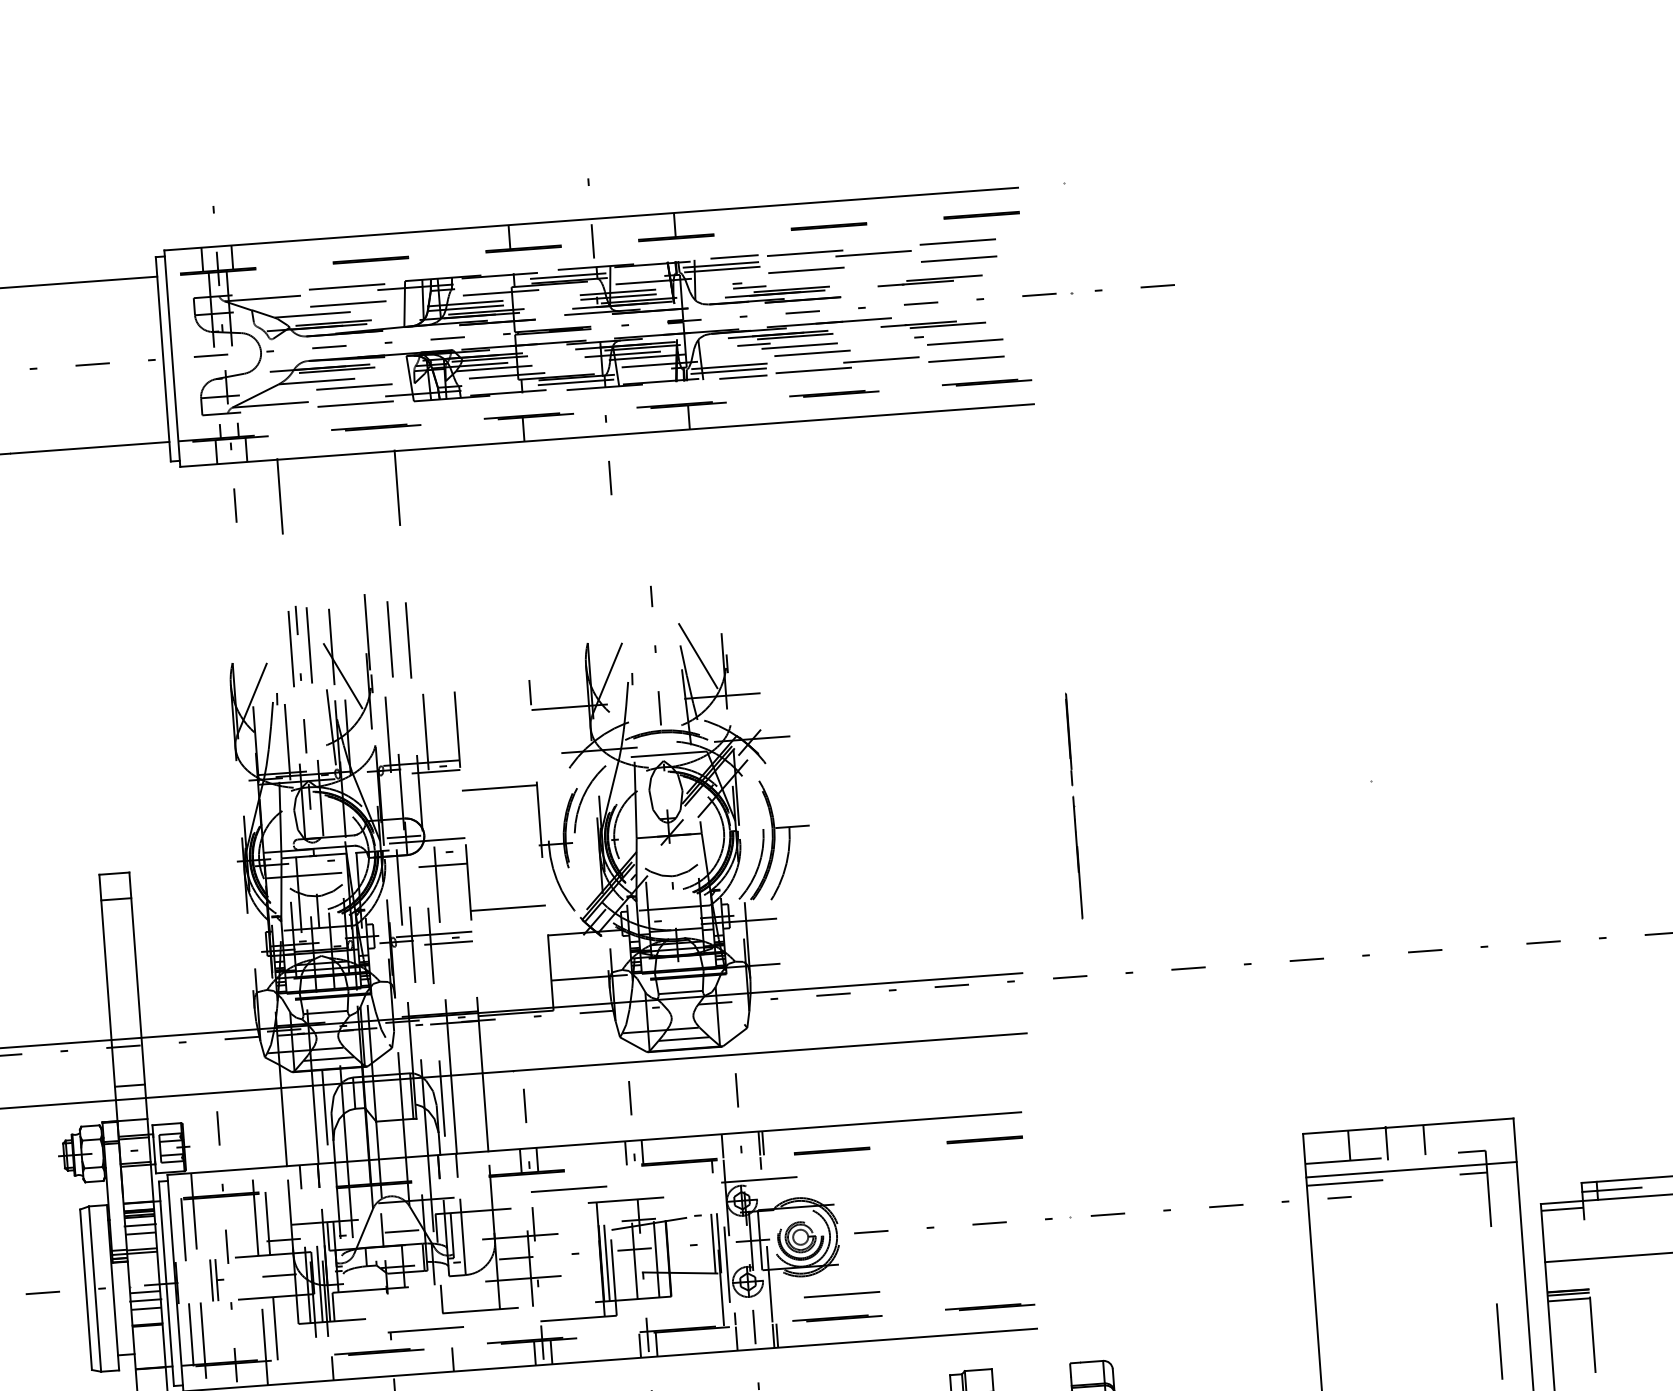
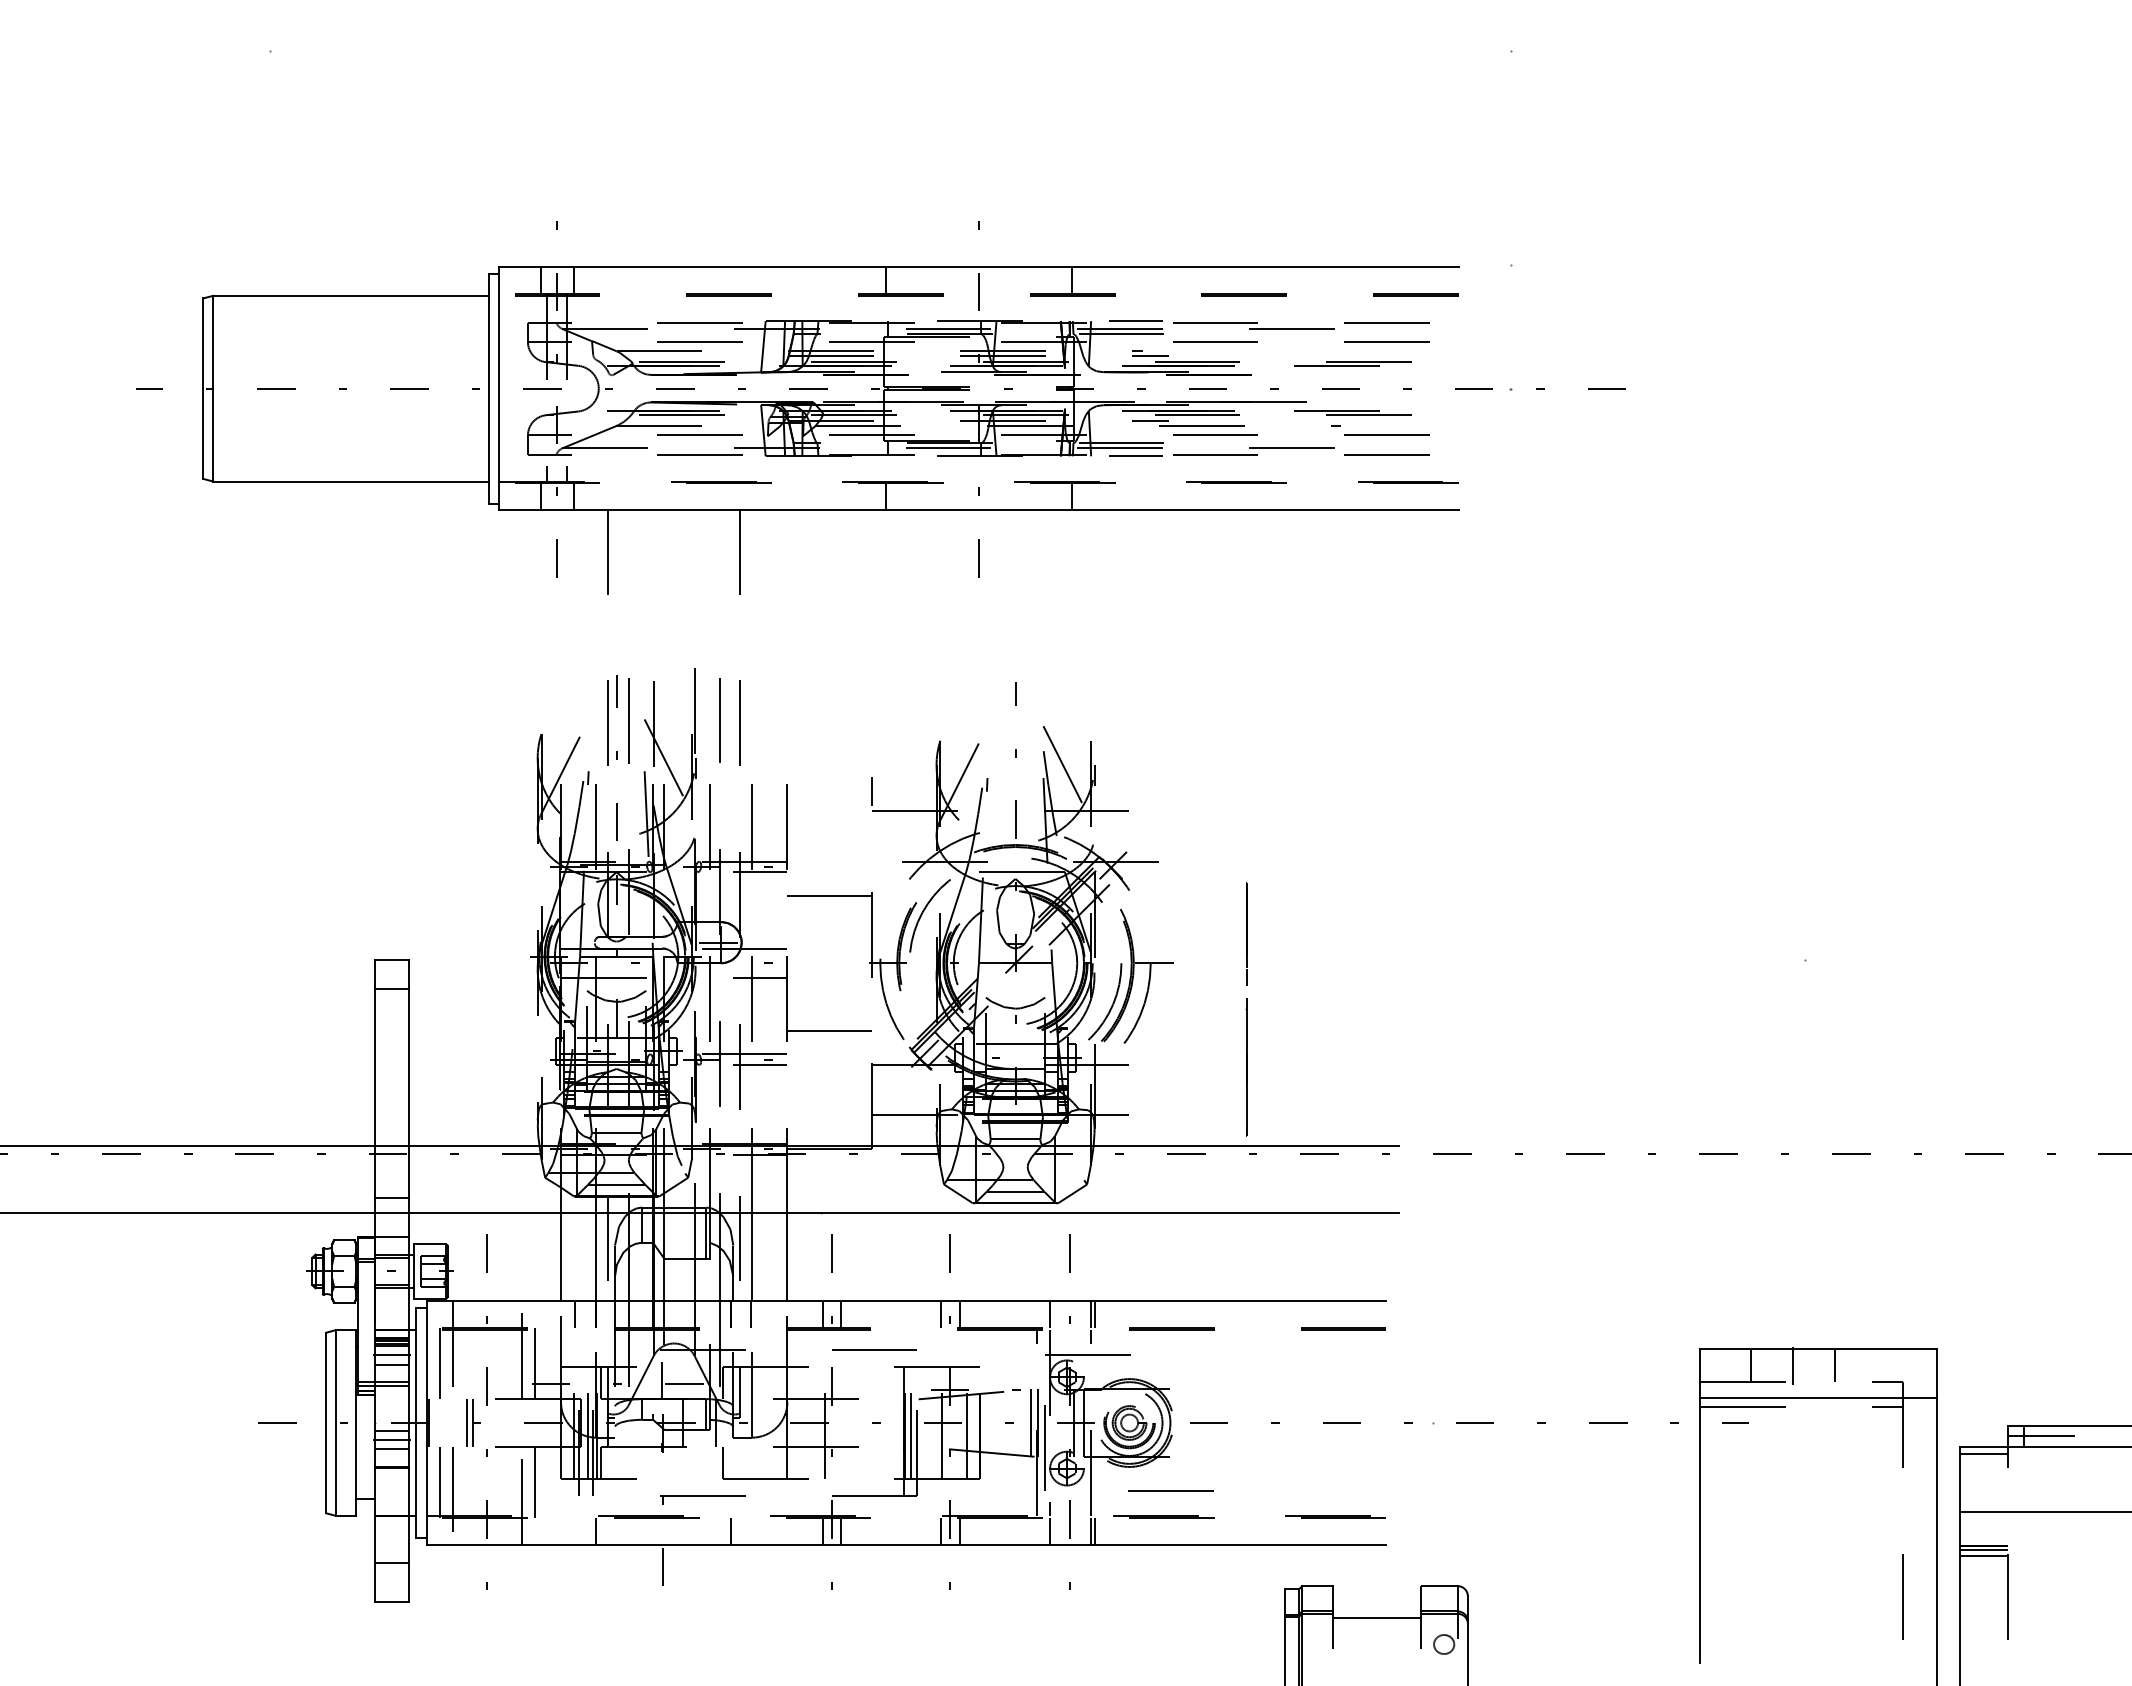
line: (1073, 806) -> (1246, 1009), moved

